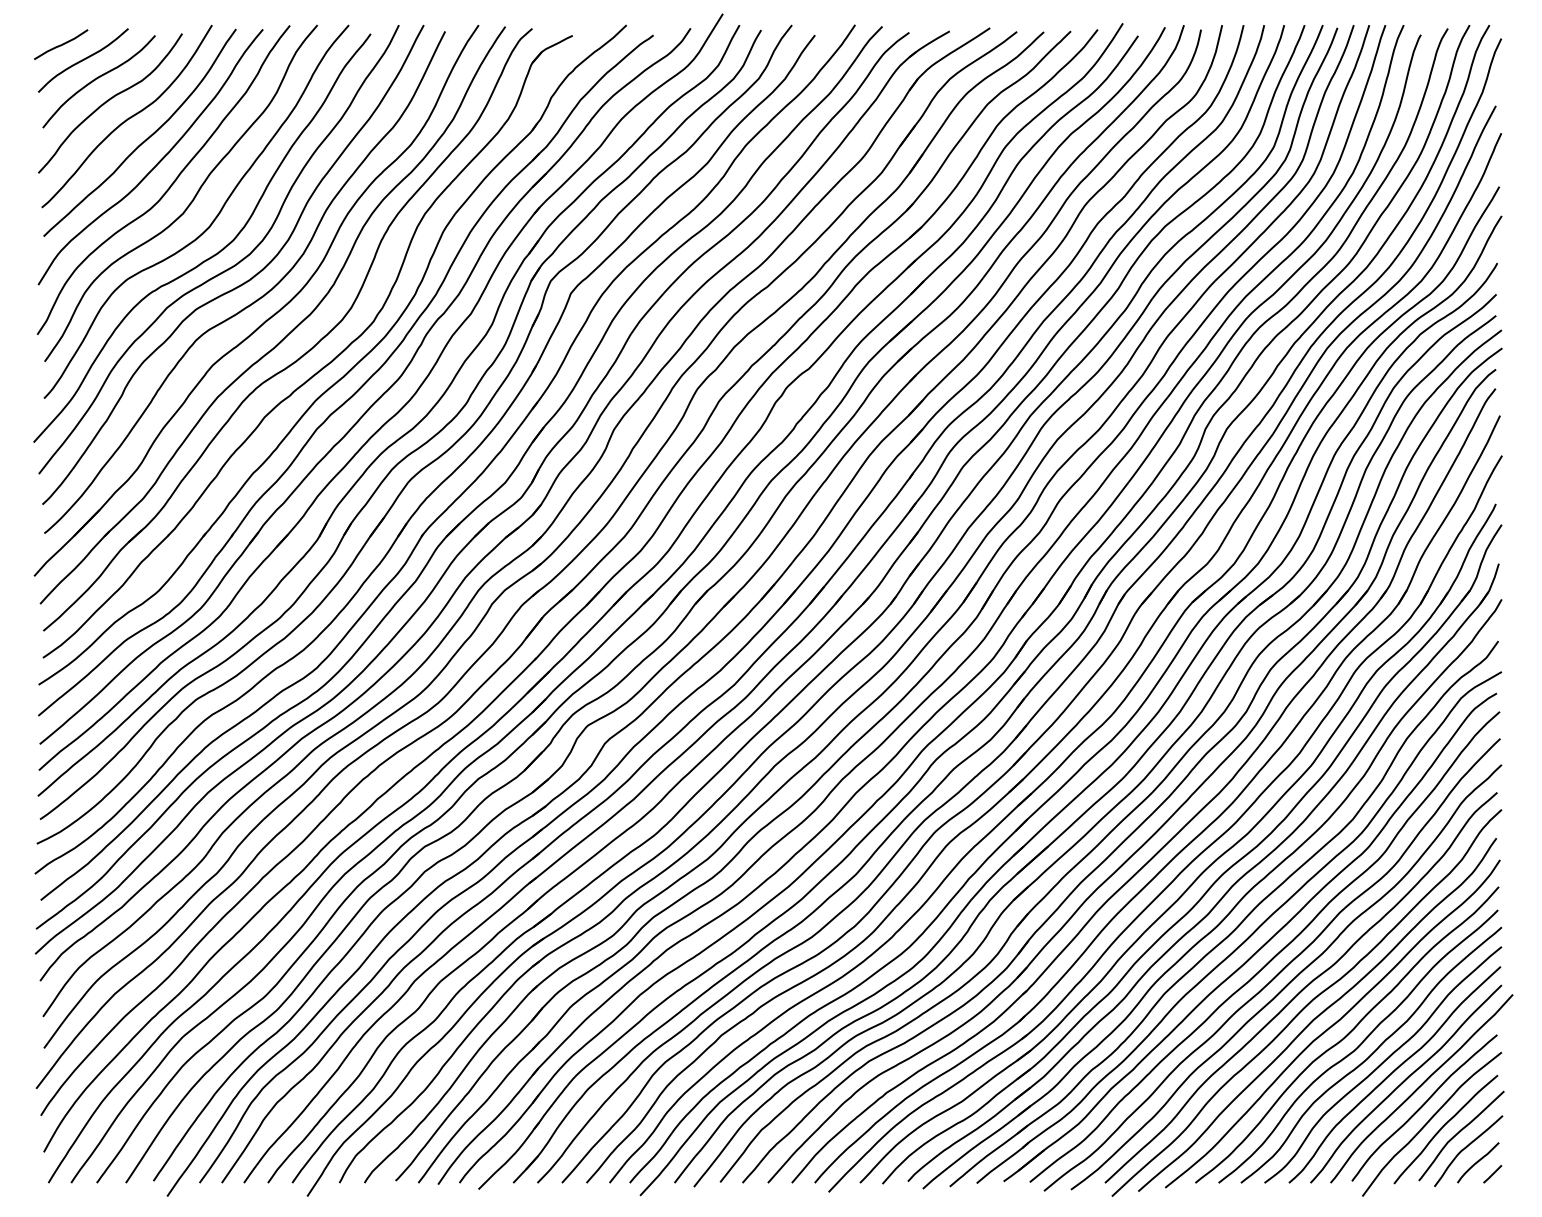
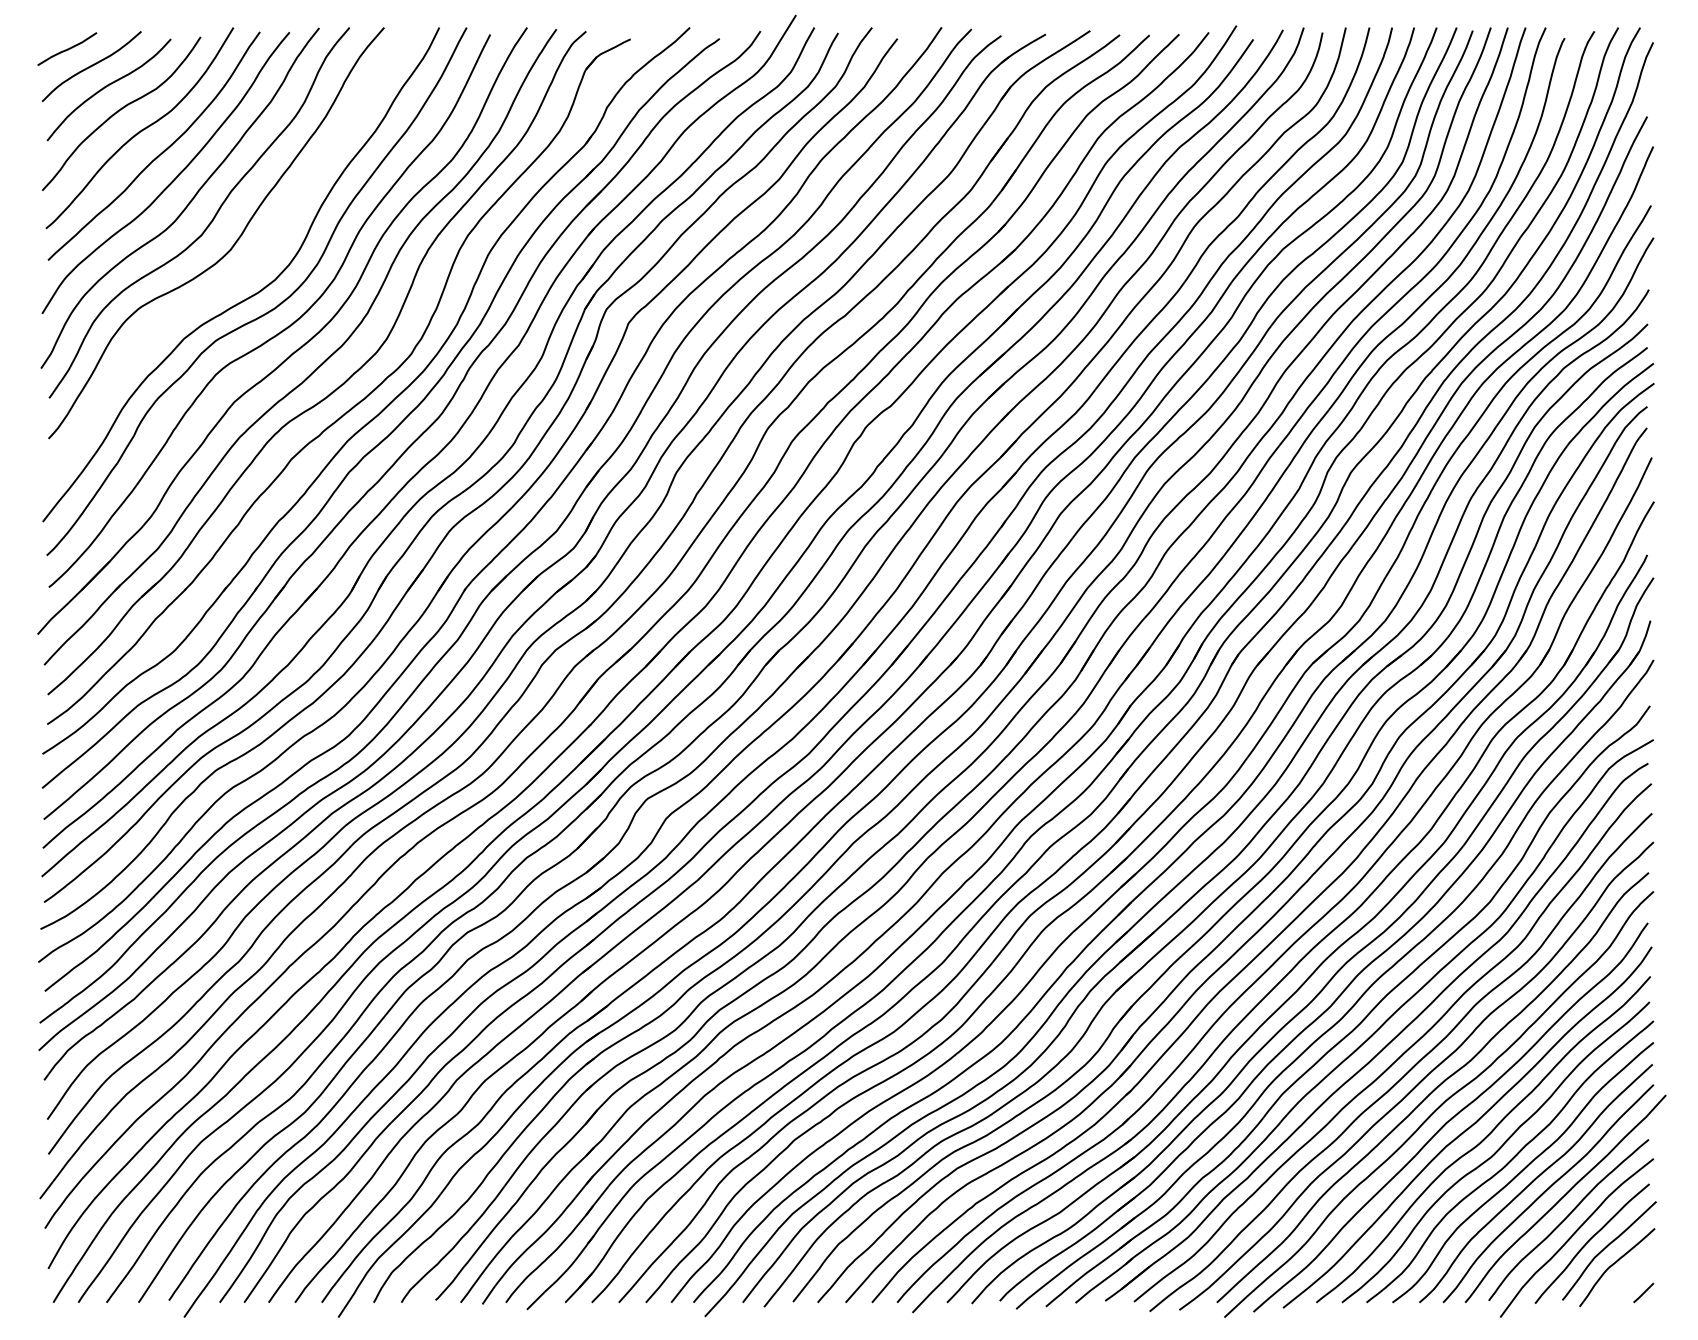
curve: (212, 255) -> (233, 281), removed
curve: (1477, 1161) -> (1627, 1279), removed

